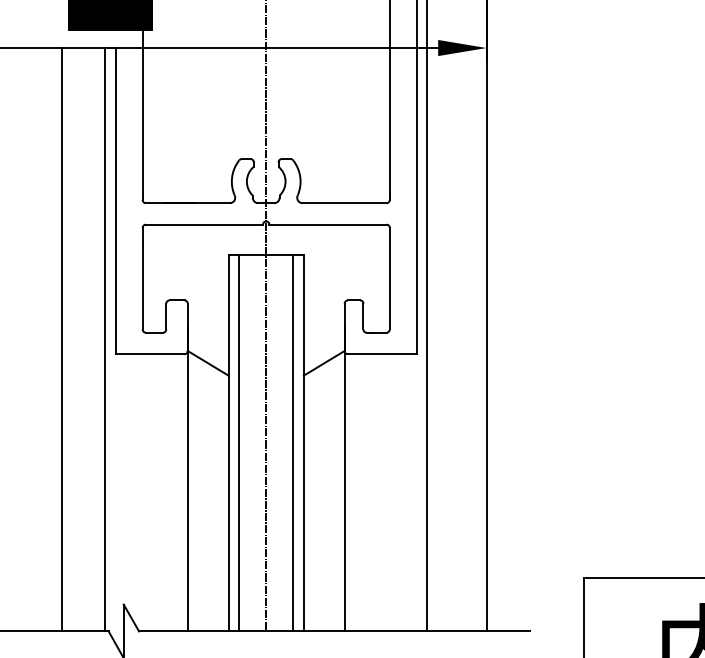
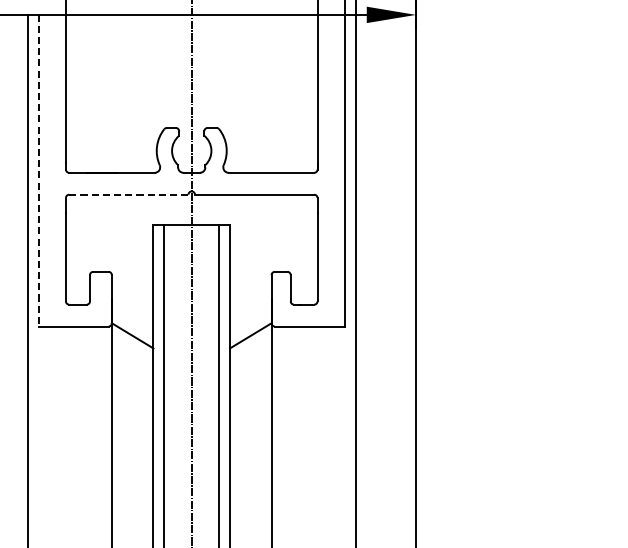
line: (115, 201) -> (38, 171), solid -> dashed
line: (204, 224) -> (128, 194), solid -> dashed

